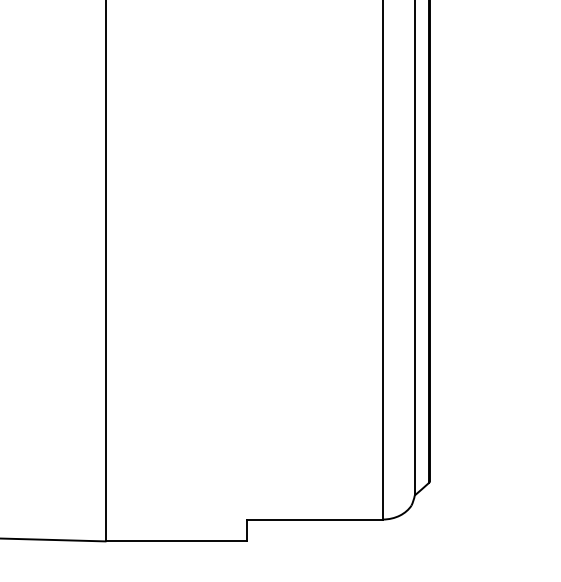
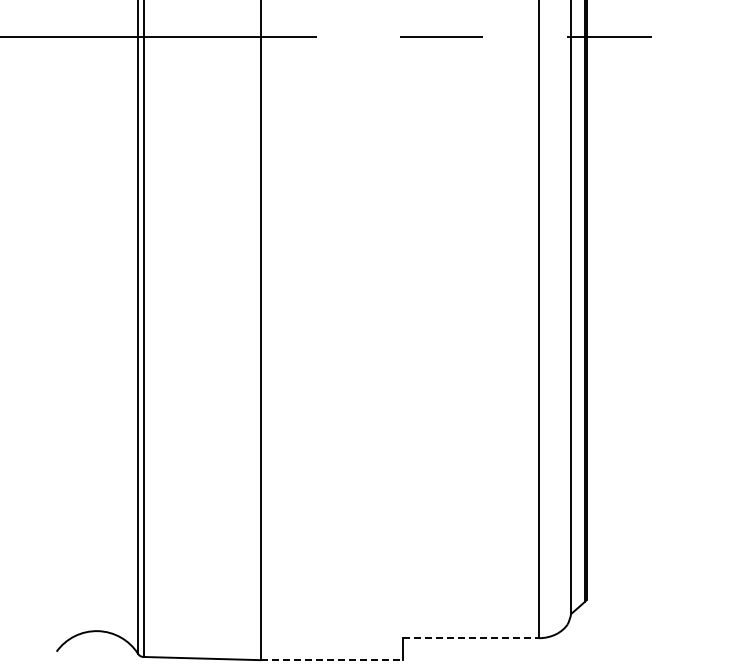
line: (315, 519) -> (471, 638), solid -> dashed
line: (177, 541) -> (332, 660), solid -> dashed

